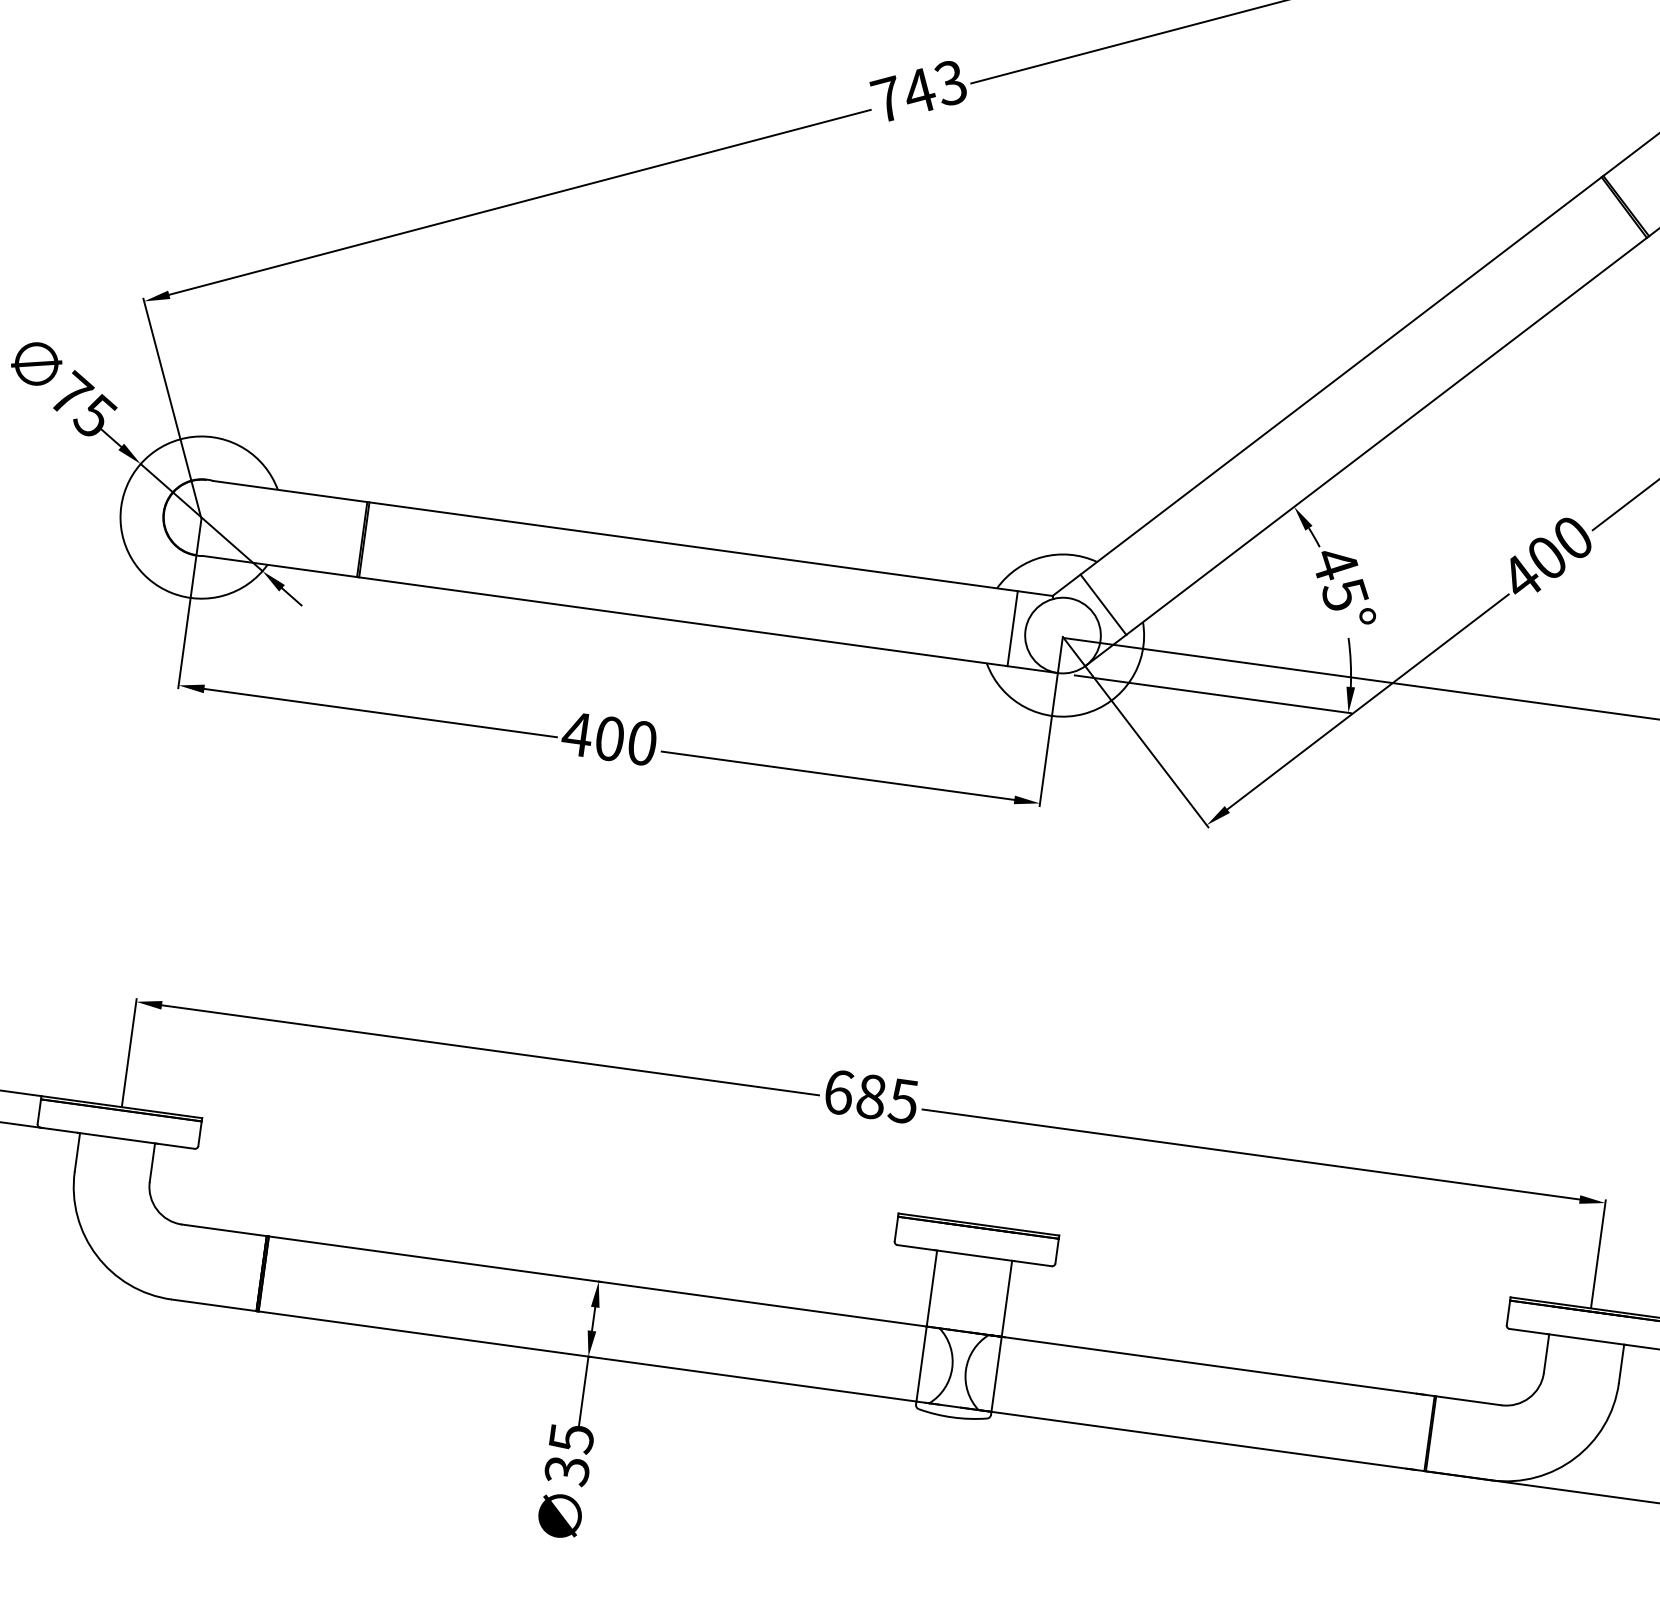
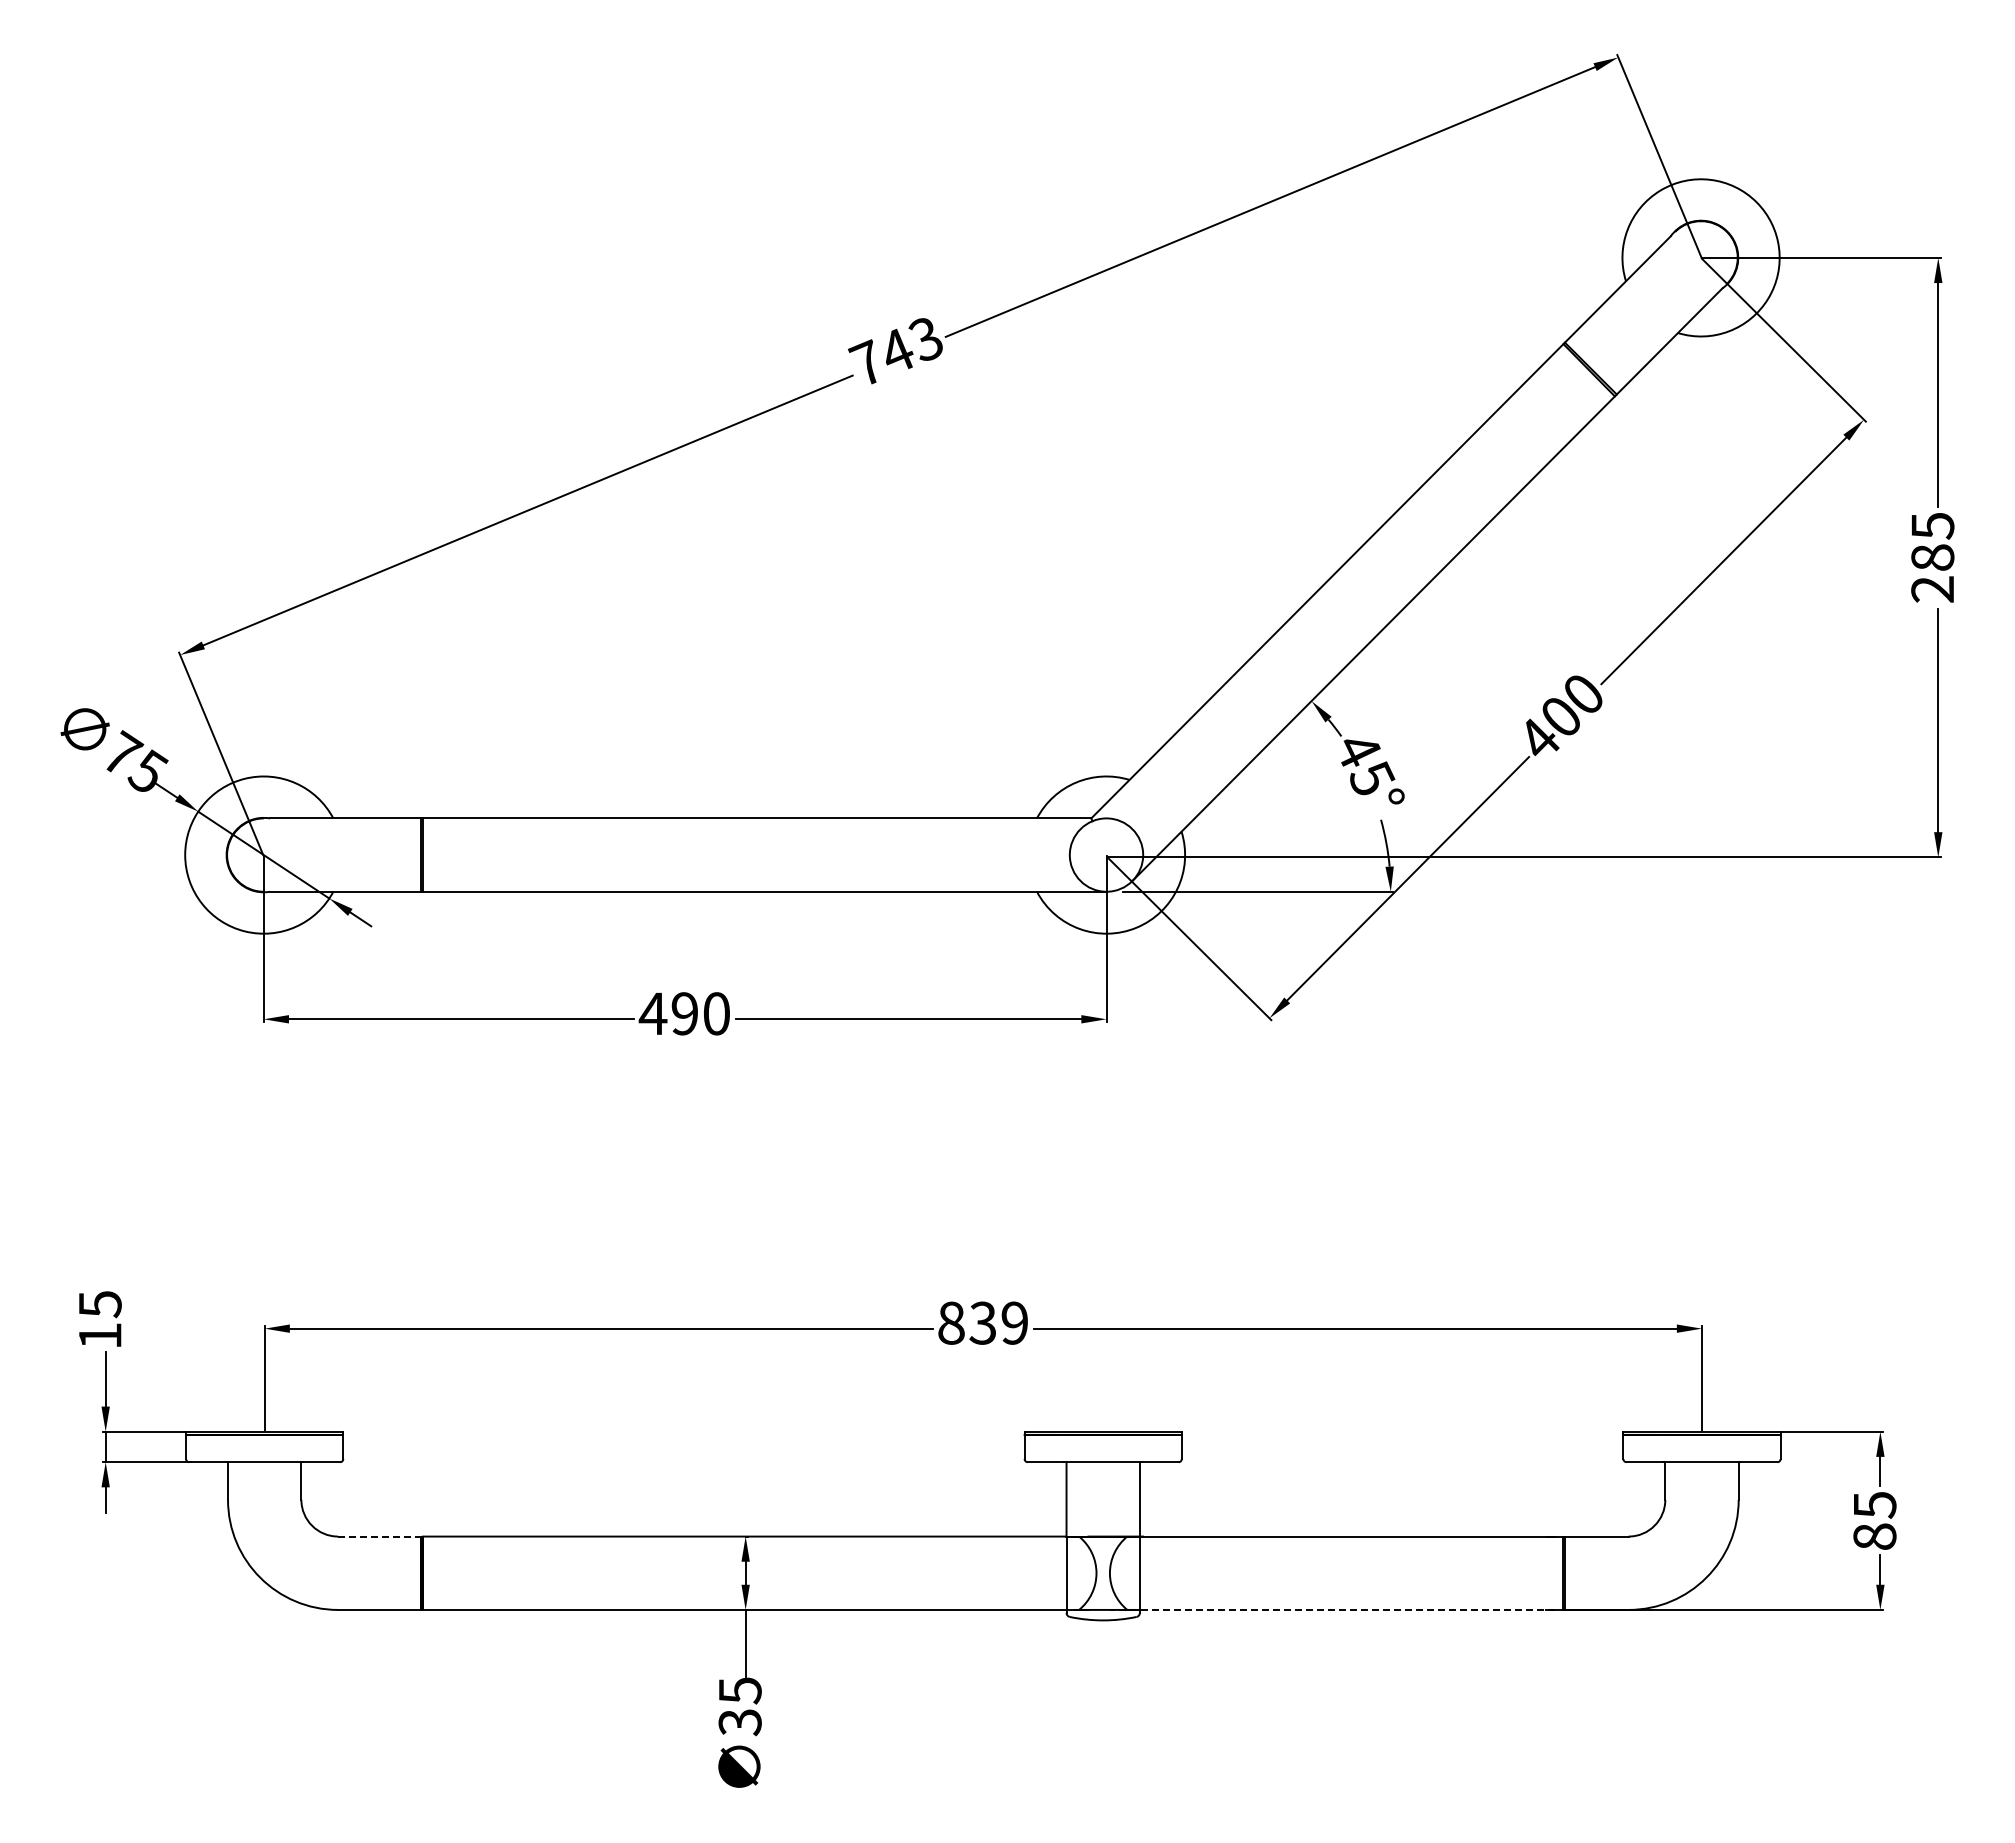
line: (1103, 605) -> (1141, 820), removed
line: (1013, 628) -> (1057, 854), removed
text: (609, 738) -> (684, 1013), 400 -> 490
text: (870, 1095) -> (982, 1322), 685 -> 839
line: (224, 1230) -> (379, 1536), solid -> dashed
line: (1187, 1438) -> (1331, 1609), solid -> dashed

